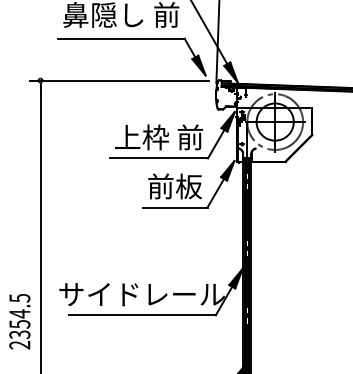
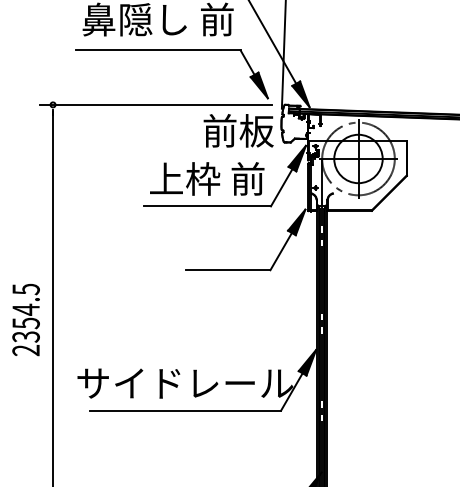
text: (174, 186) -> (237, 130), moved
text: (19, 321) -> (25, 319), moved

